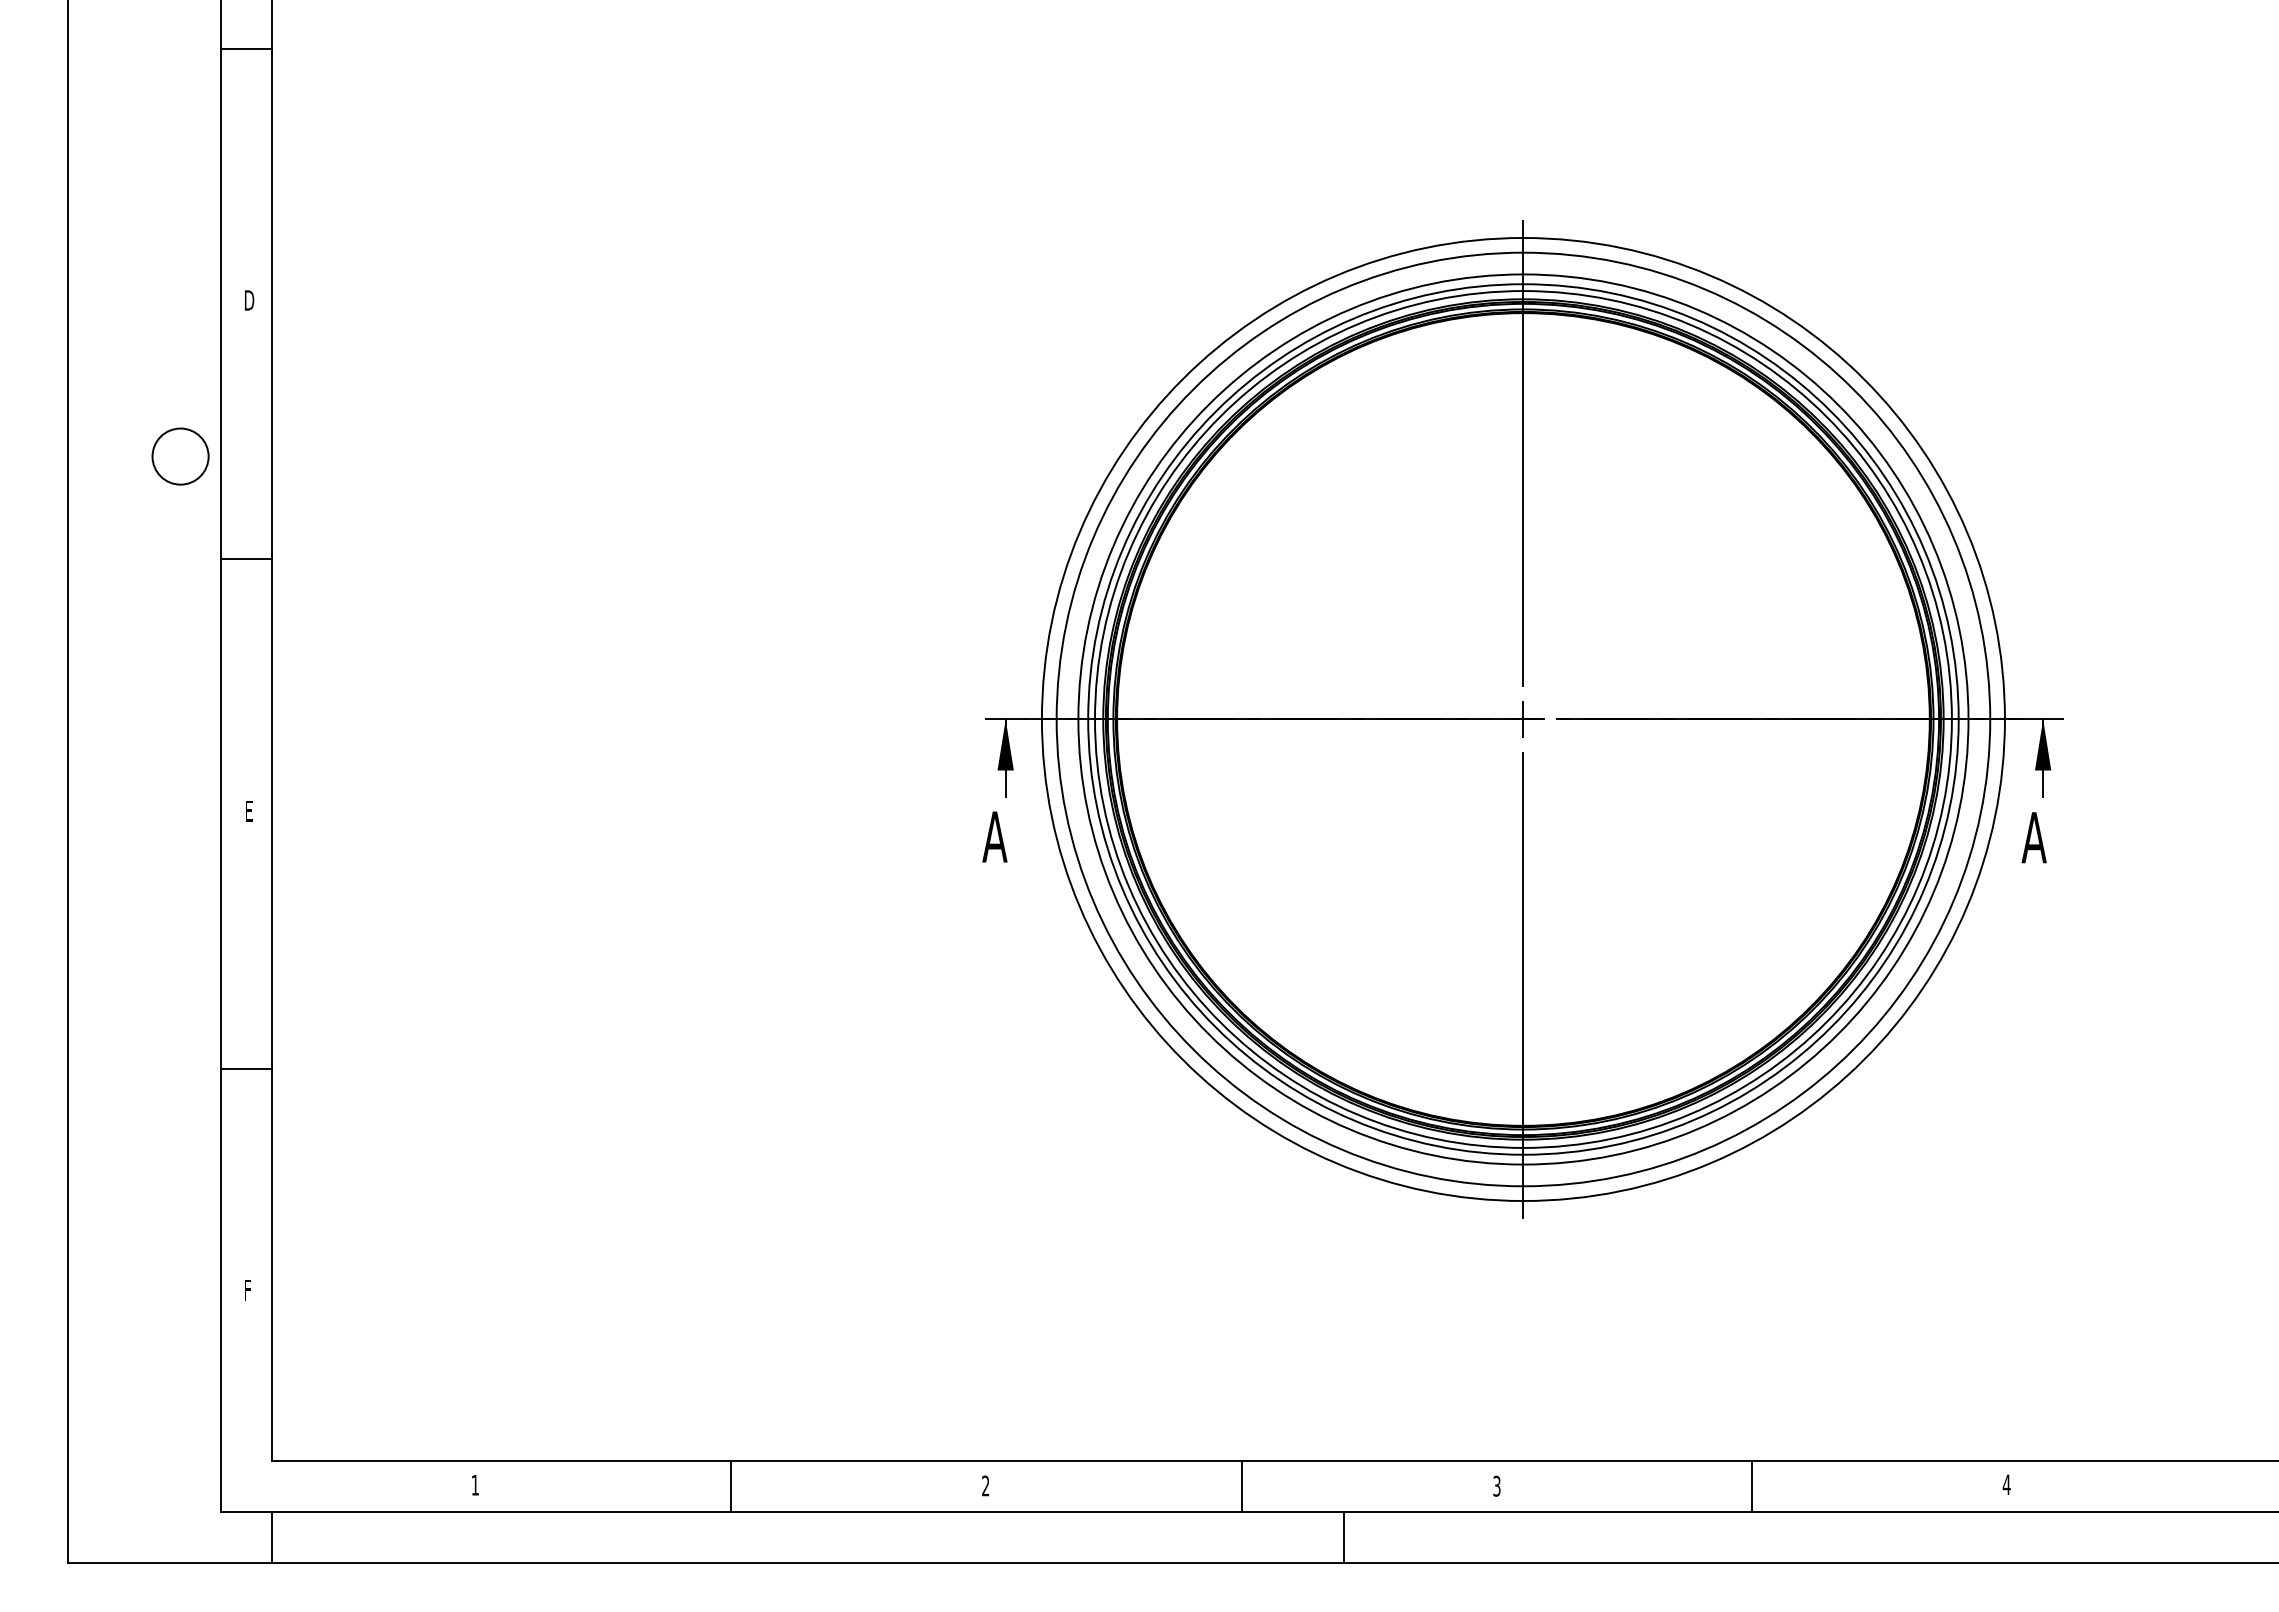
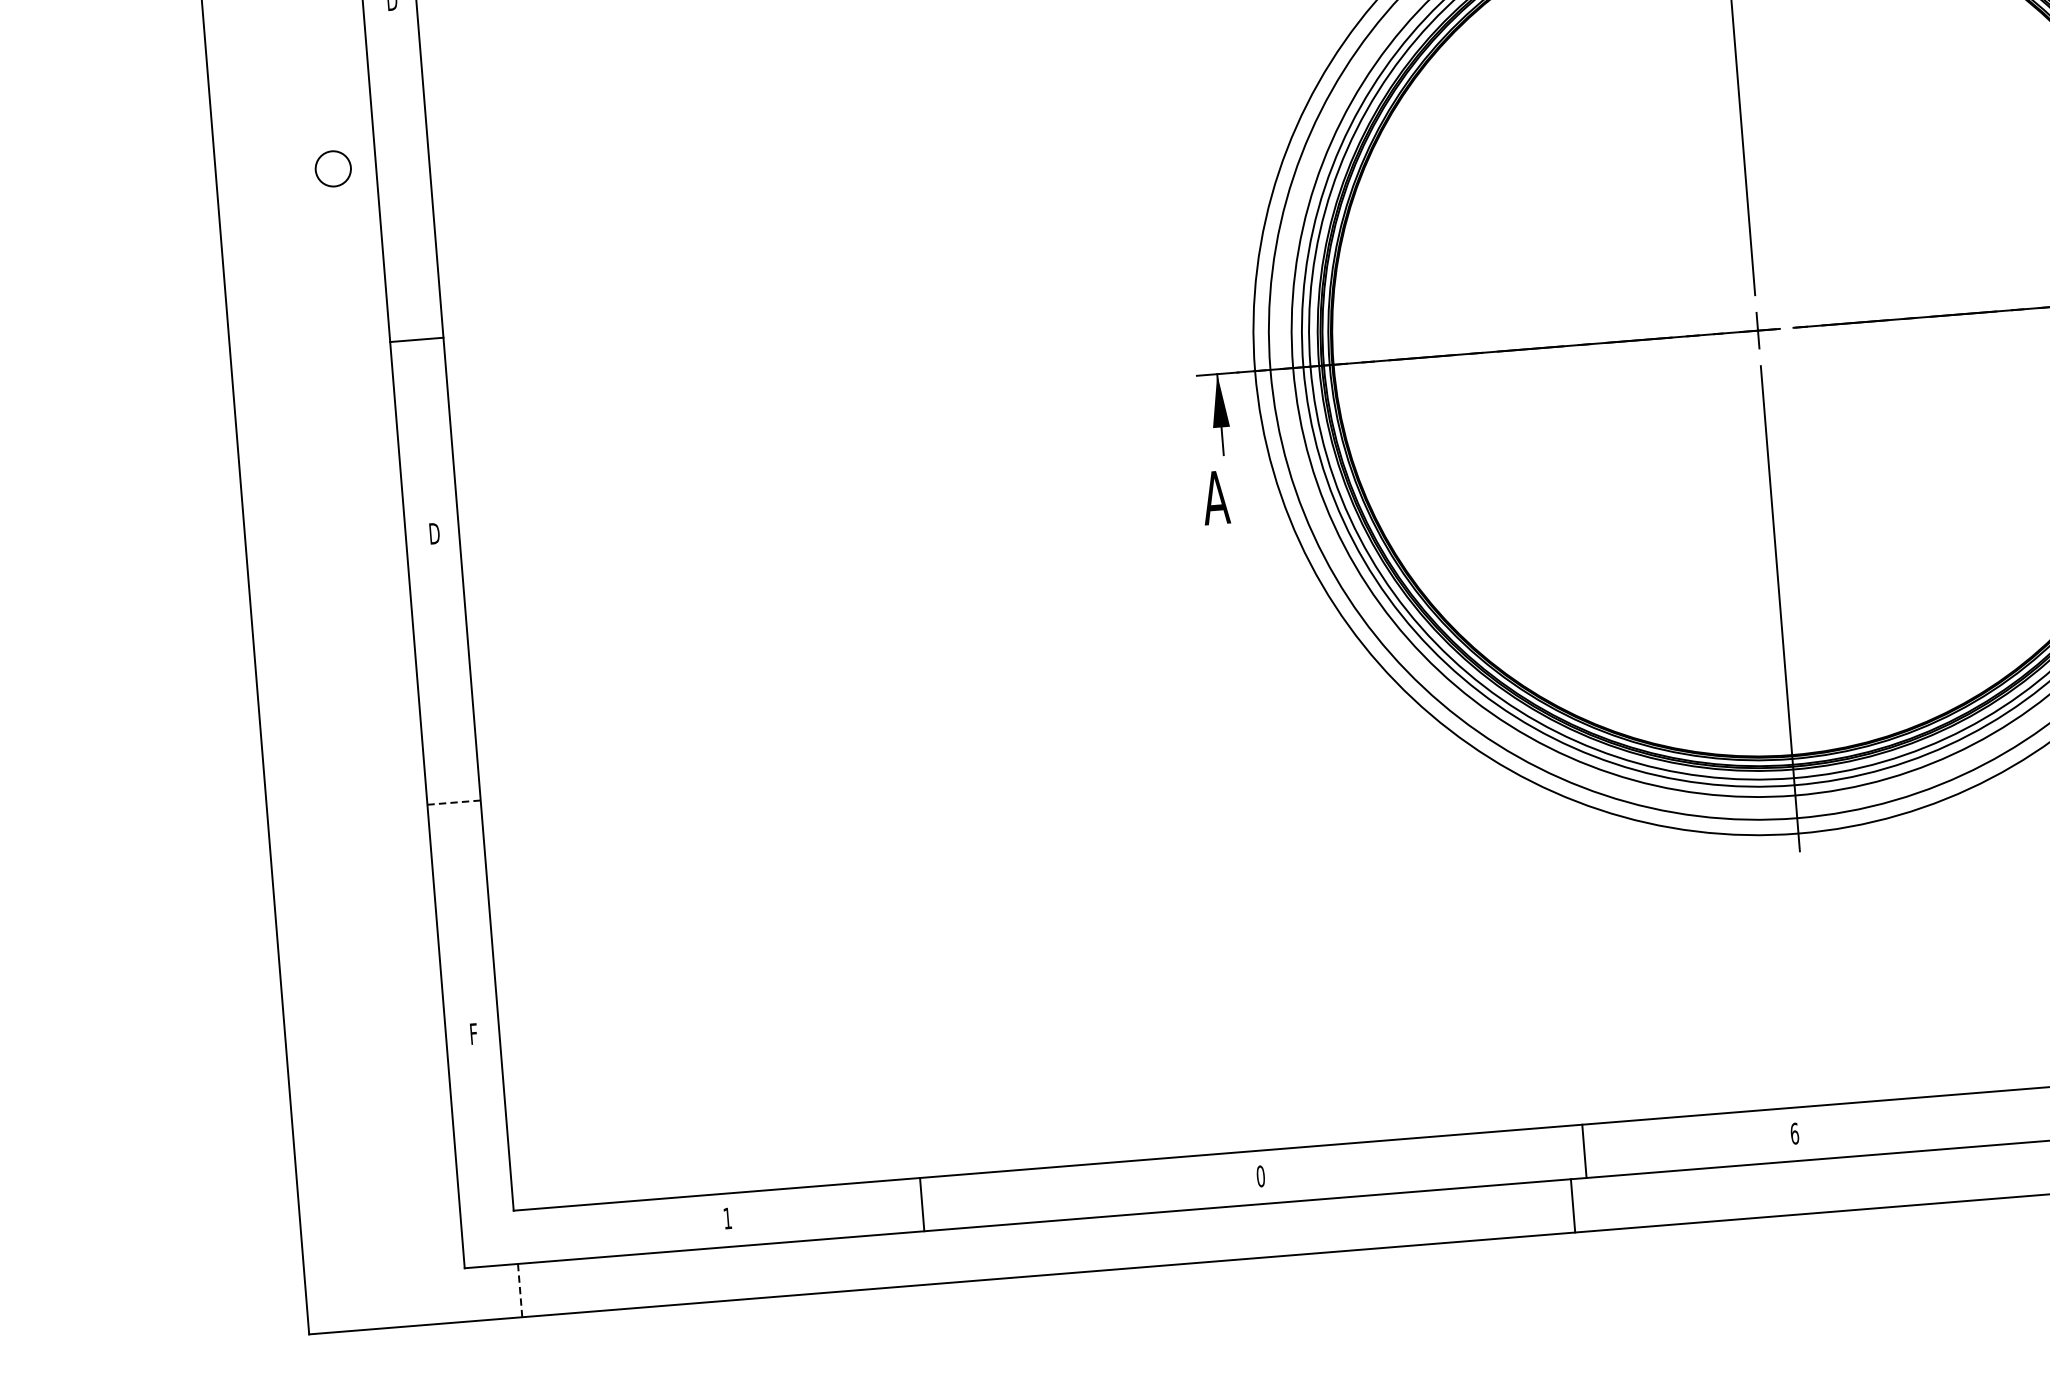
circle: (180, 456) -> (333, 168), size x0.6
line: (246, 558) -> (416, 339), moved
text: (248, 811) -> (434, 533), E -> D
line: (246, 1068) -> (453, 802), solid -> dashed
text: (985, 1485) -> (1260, 1175), 2 -> 0
text: (1496, 1485) -> (1794, 1132), 3 -> 6
line: (731, 1486) -> (922, 1204), moved
line: (1241, 1486) -> (1584, 1150), moved
line: (272, 1537) -> (520, 1290), solid -> dashed
line: (1343, 1537) -> (1572, 1205), moved

